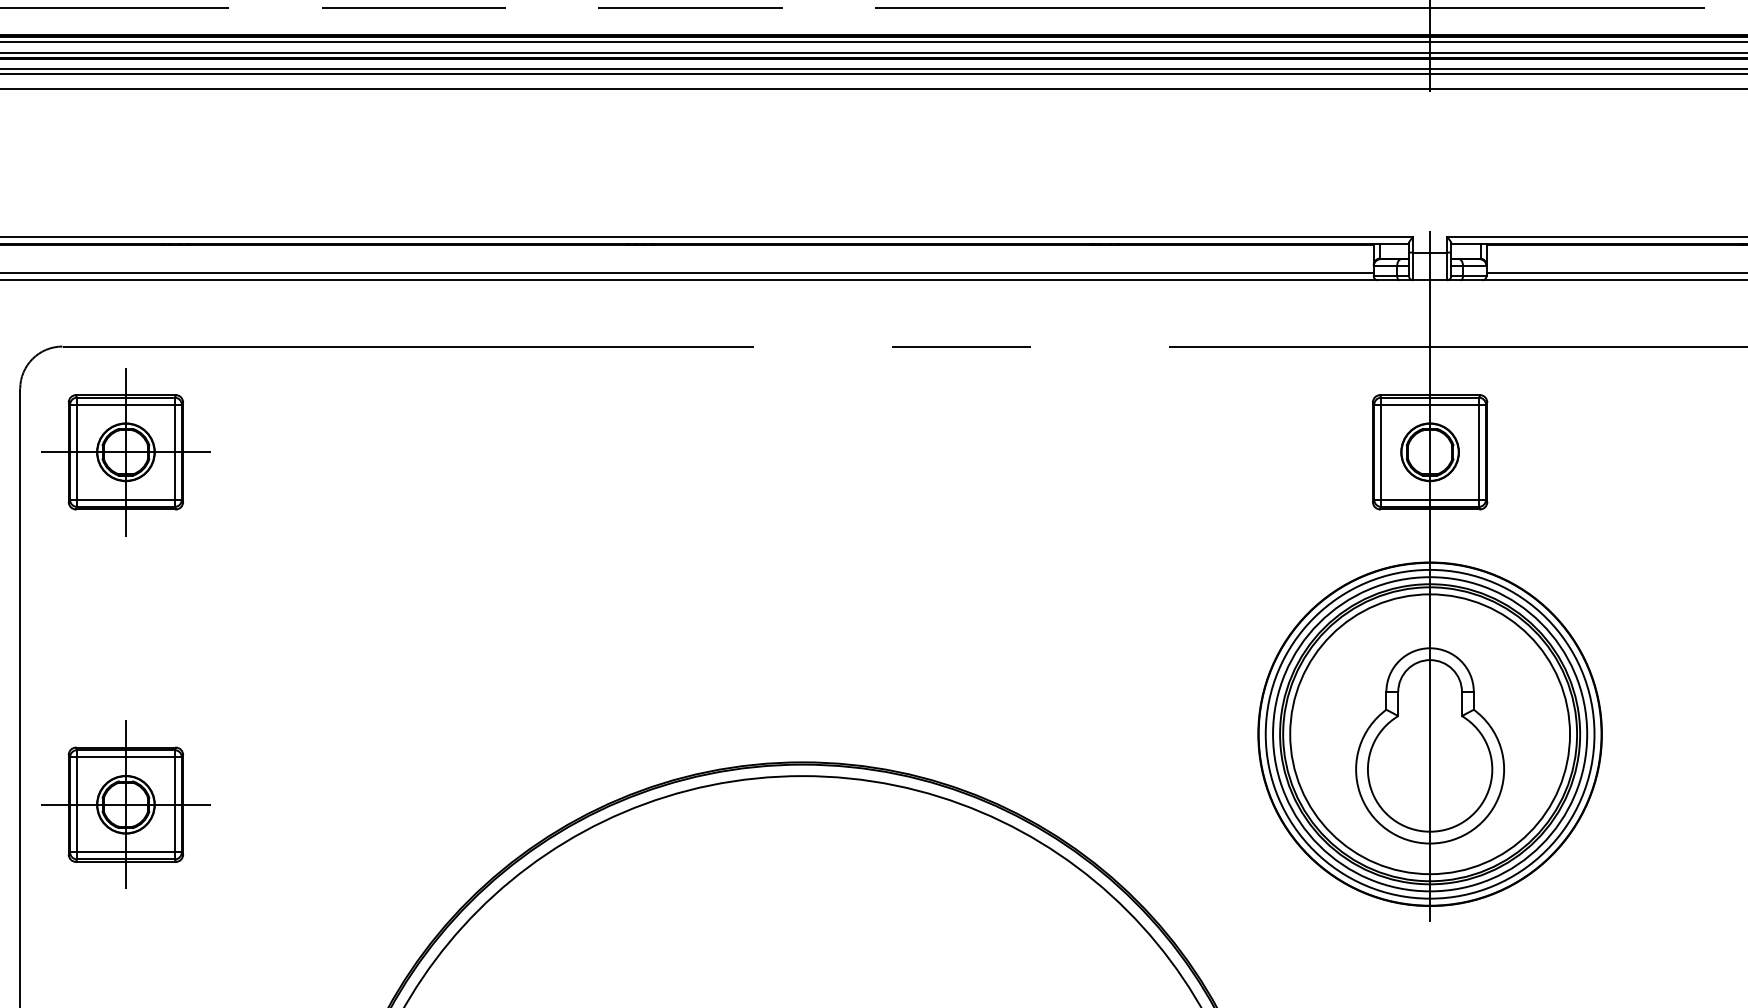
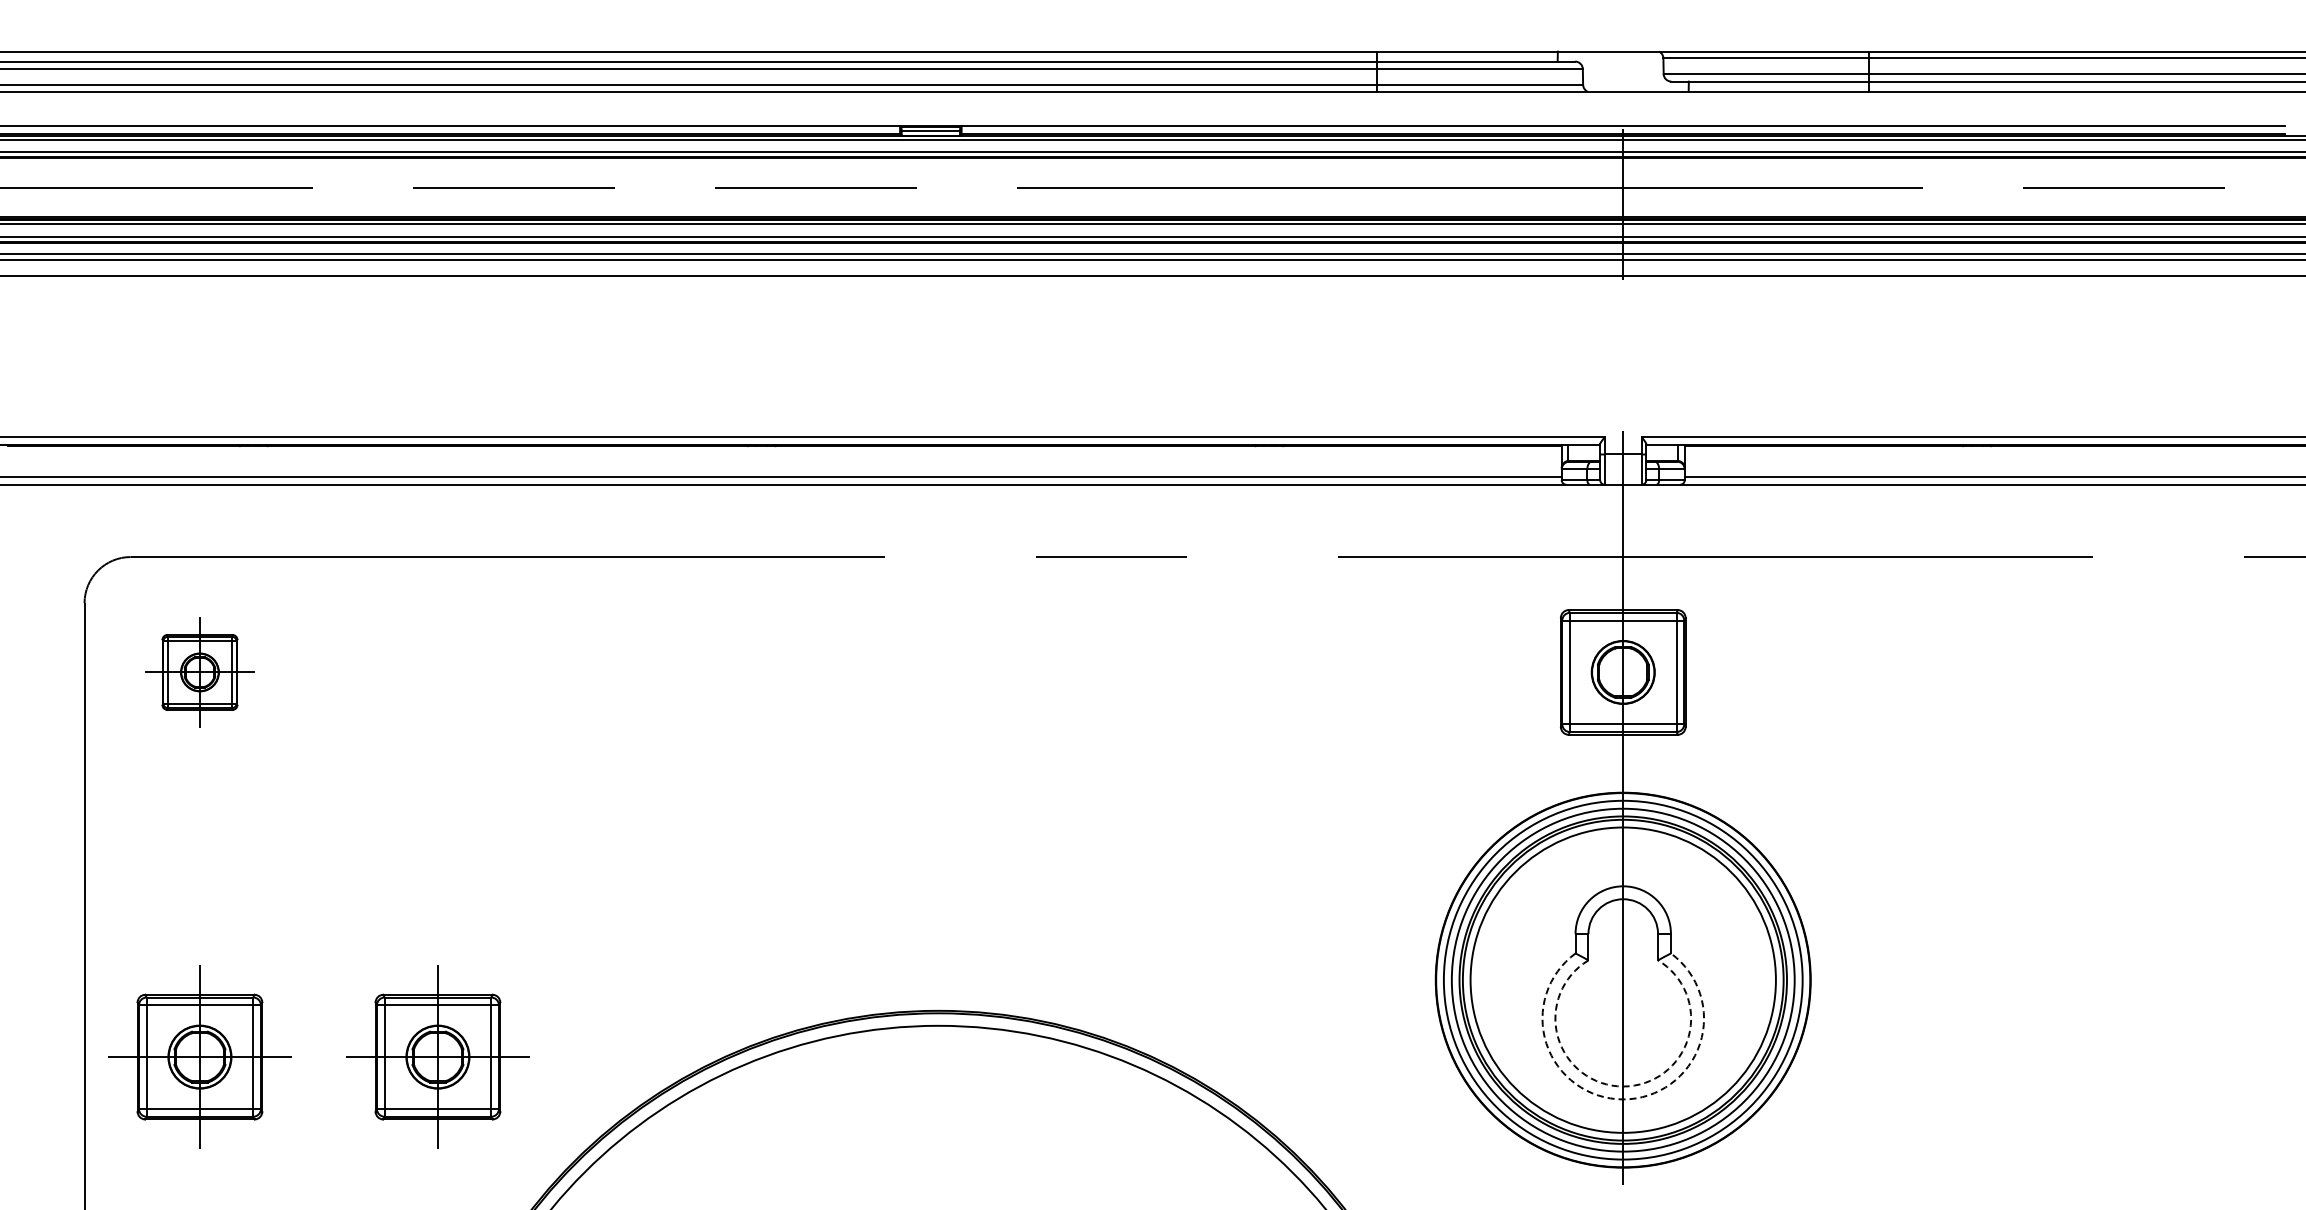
part: (125, 452) -> (199, 672), size x0.6
part: (343, 804) -> (437, 1056), added
arc: (1430, 831) -> (1623, 1086), solid -> dashed
arc: (1430, 843) -> (1623, 1099), solid -> dashed

